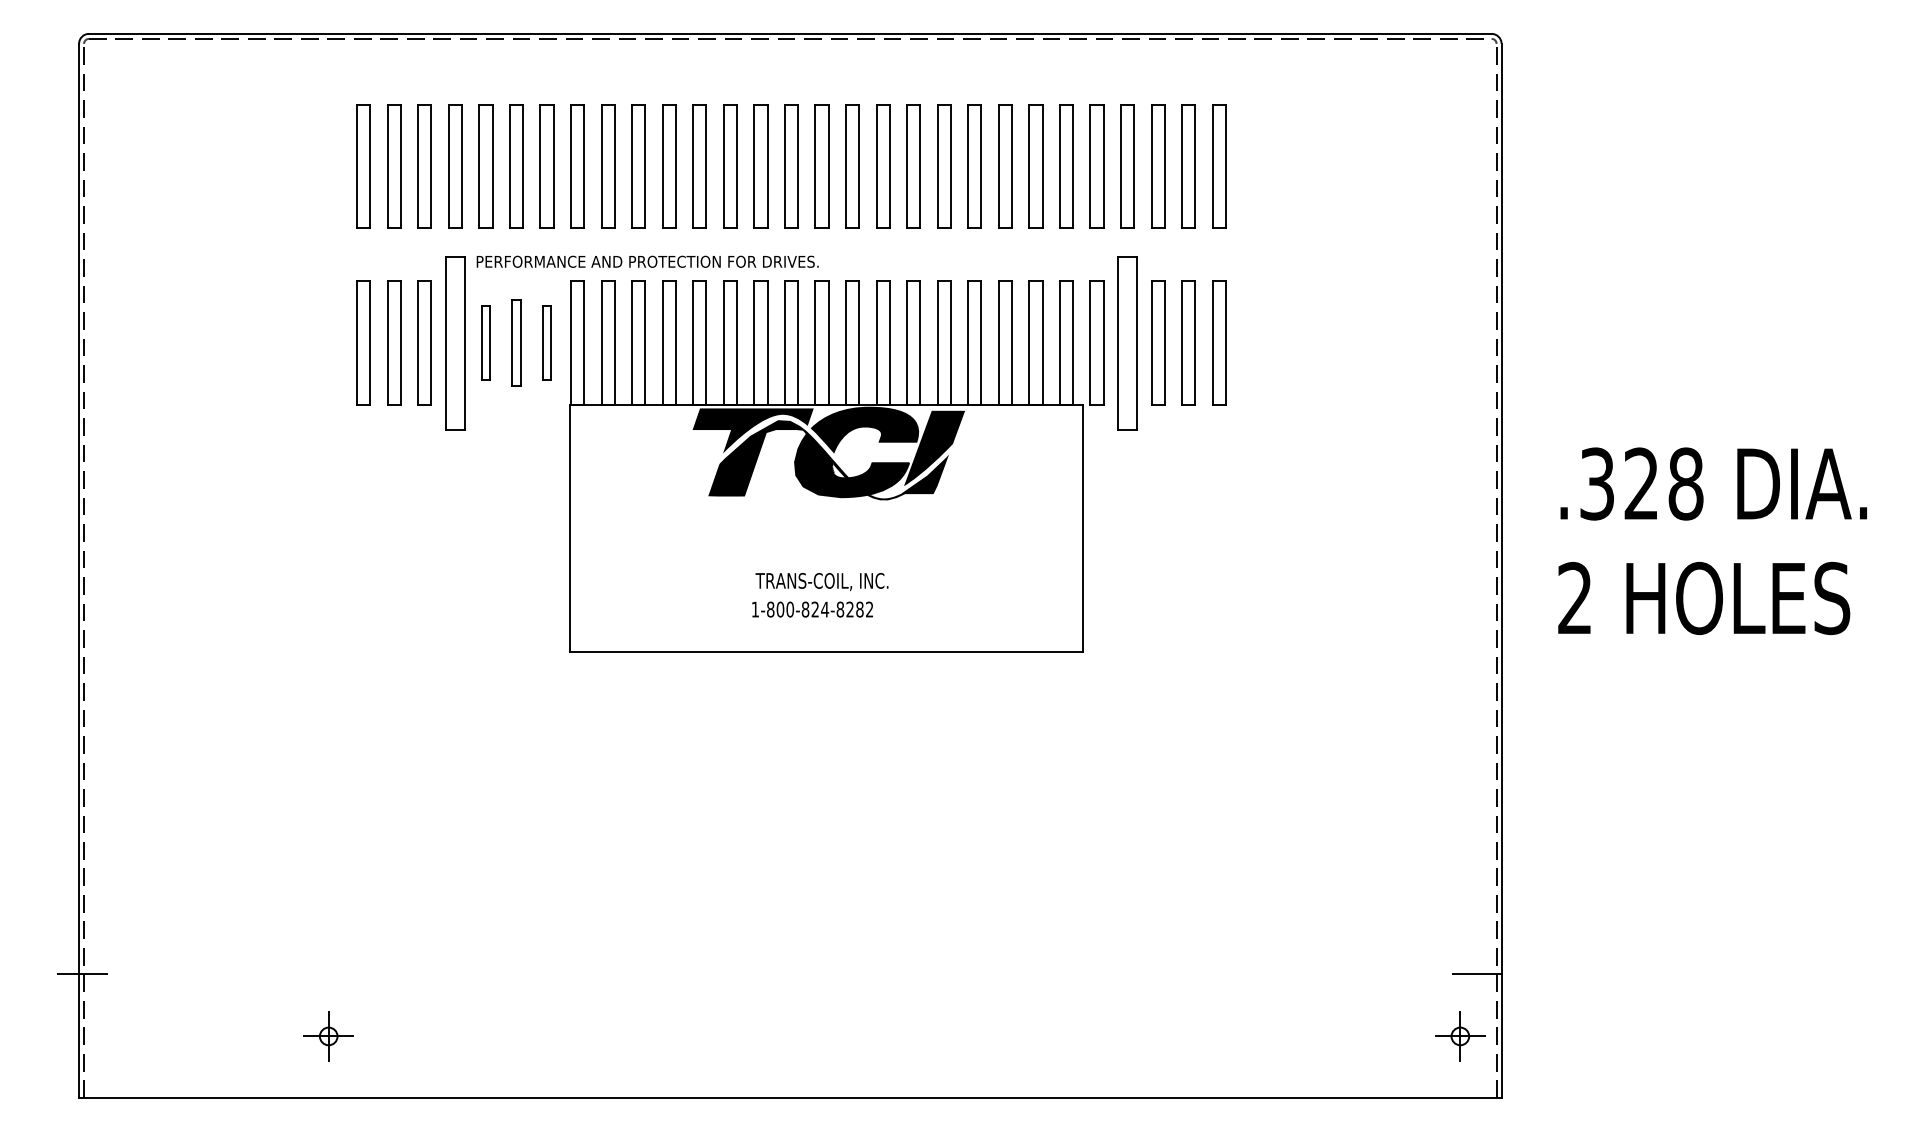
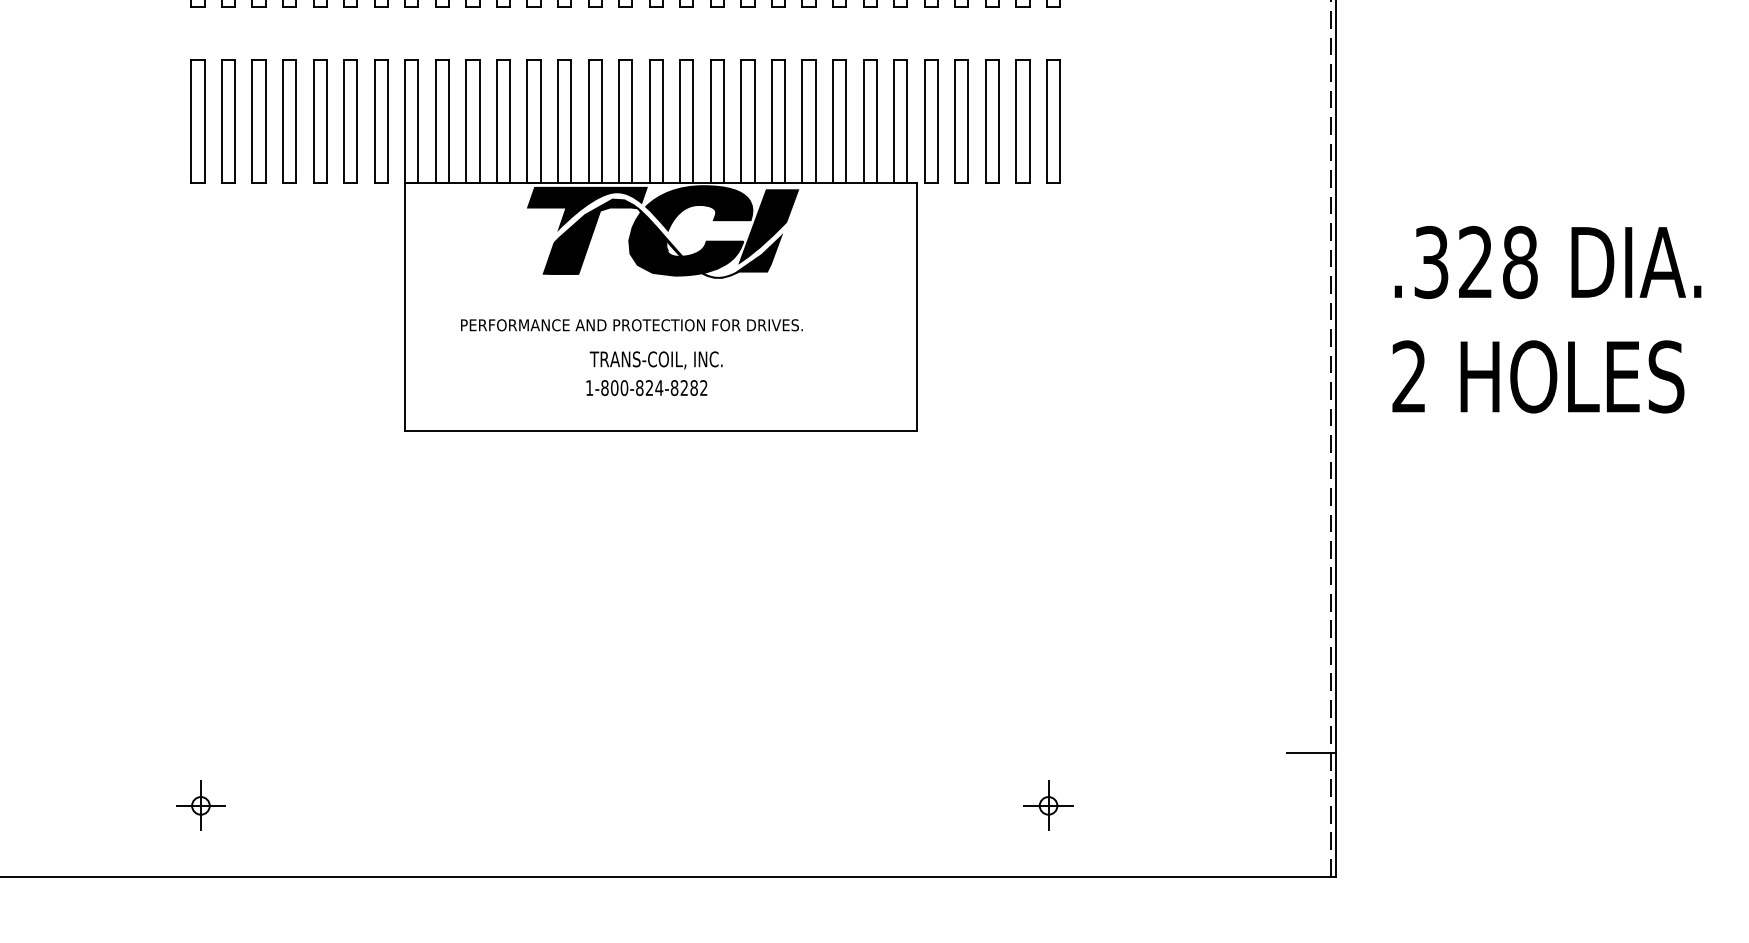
text: (647, 261) -> (631, 324), moved
part: (455, 342) -> (289, 120), size x0.71
part: (485, 342) -> (319, 120), size x1.67
part: (516, 342) -> (350, 120), size x1.43
part: (546, 342) -> (380, 120), size x1.67
part: (1127, 342) -> (961, 120), size x0.71
part: (328, 1036) -> (200, 805), moved
part: (1460, 1036) -> (1048, 805), moved

